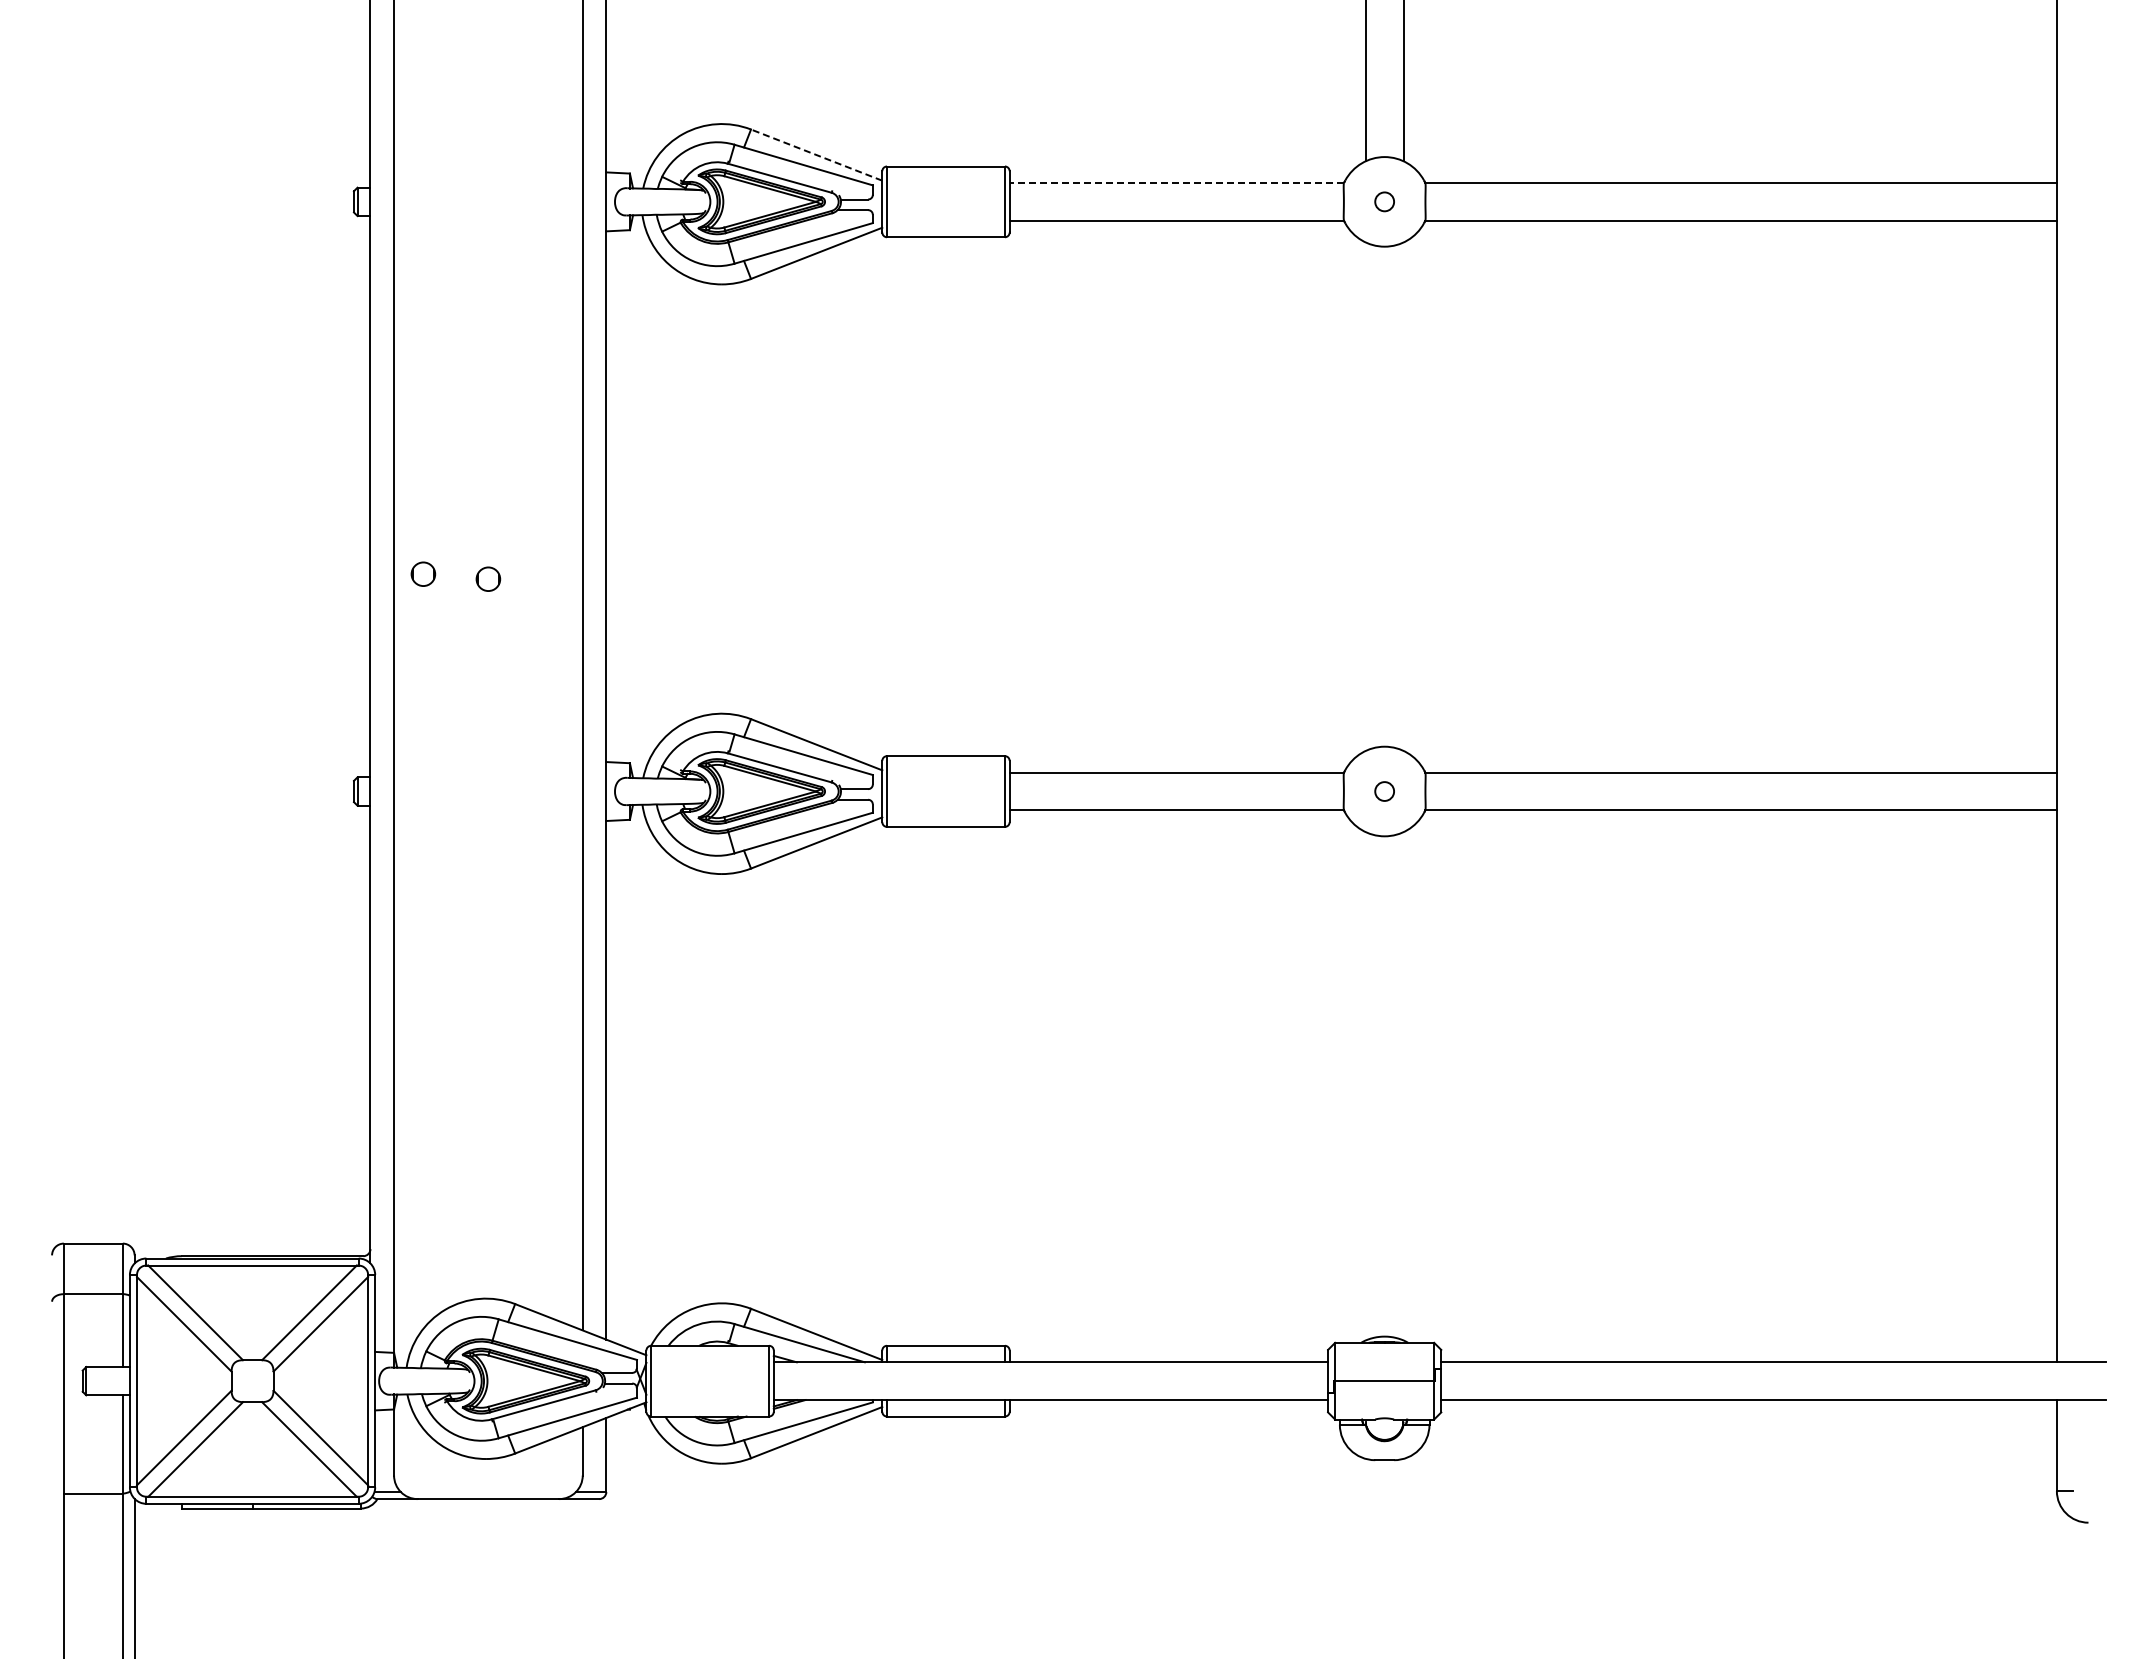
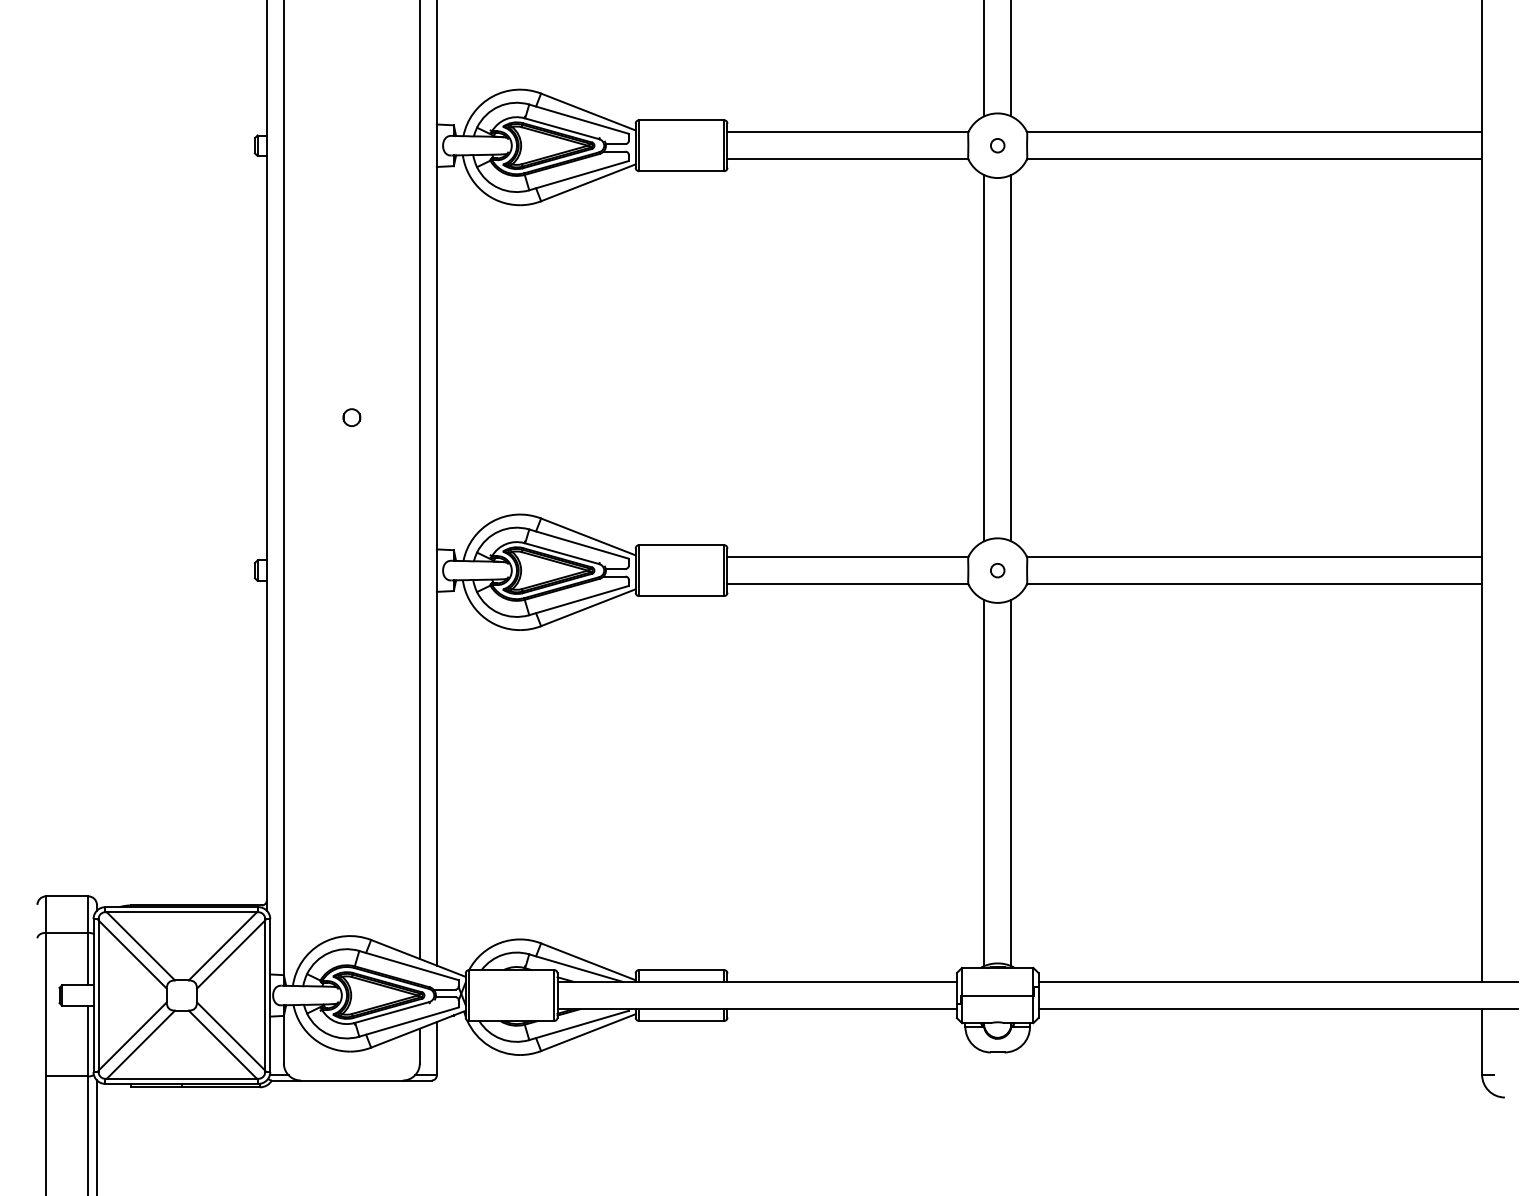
line: (816, 154) -> (588, 111), dashed -> solid
line: (1176, 183) -> (847, 132), dashed -> solid
line: (1365, 496) -> (983, 358), added
line: (1403, 496) -> (1011, 358), added
part: (423, 573) -> (305, 413), removed
line: (1365, 1086) -> (983, 783), added
line: (1403, 1086) -> (1011, 783), added

